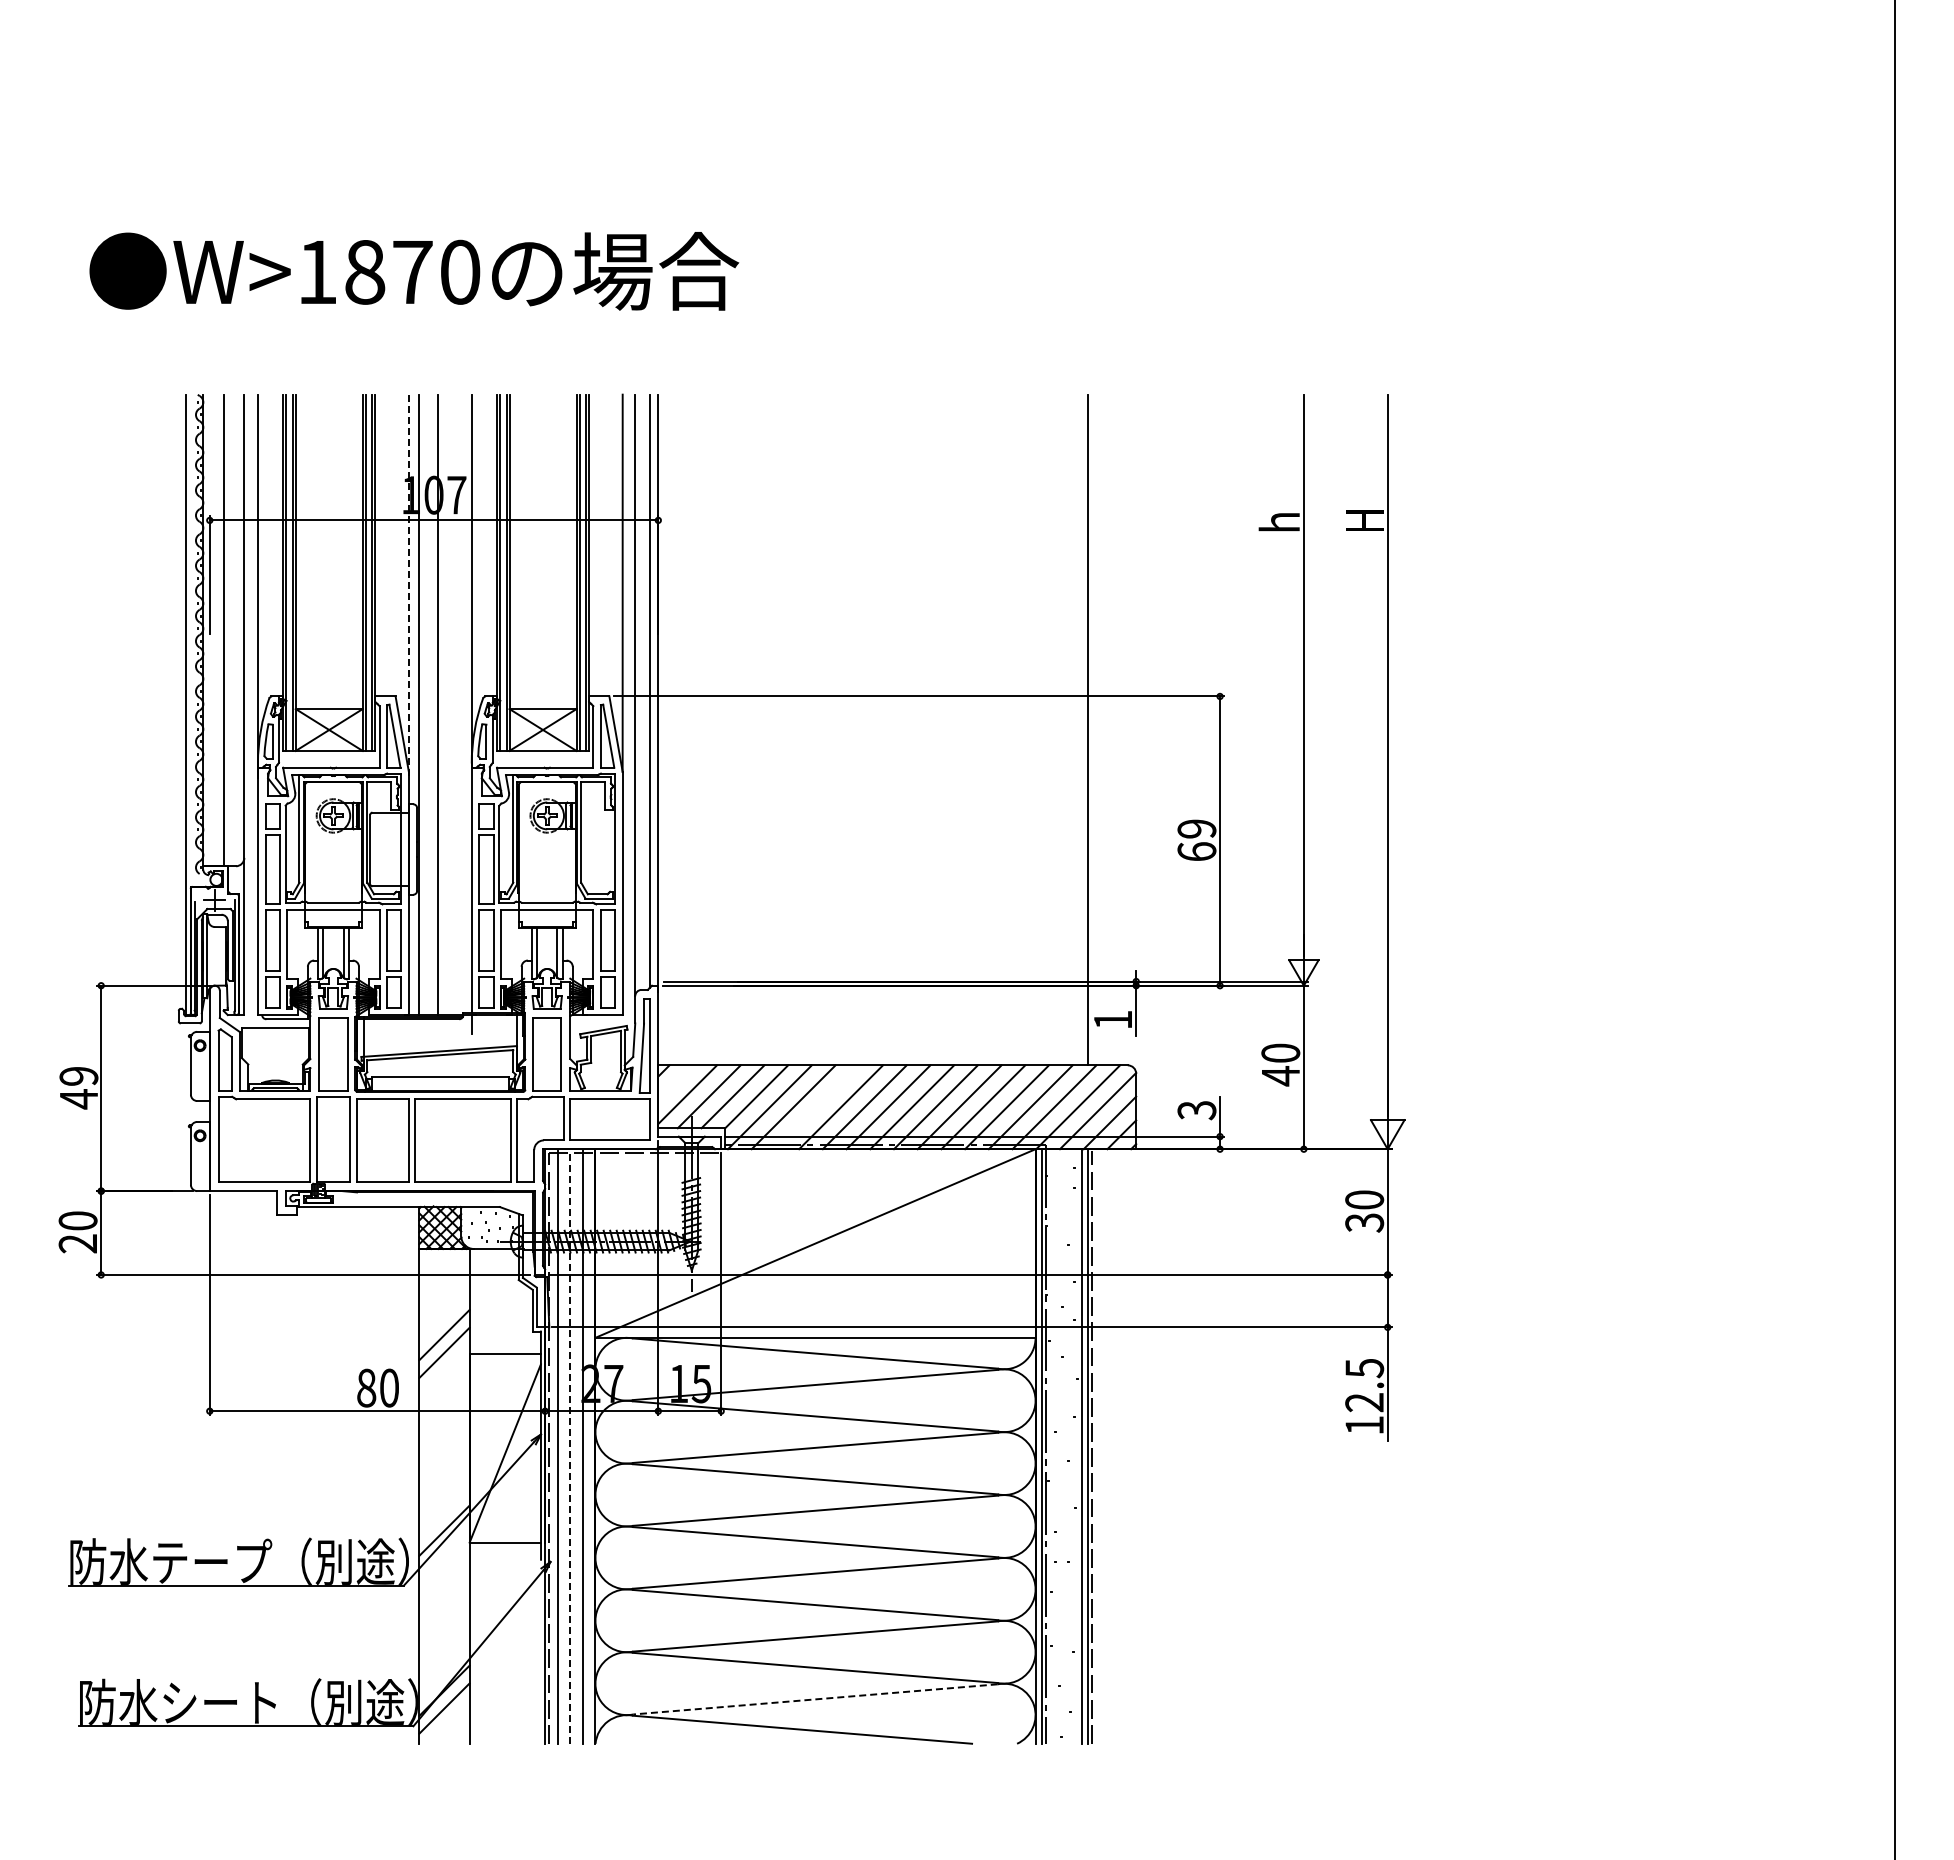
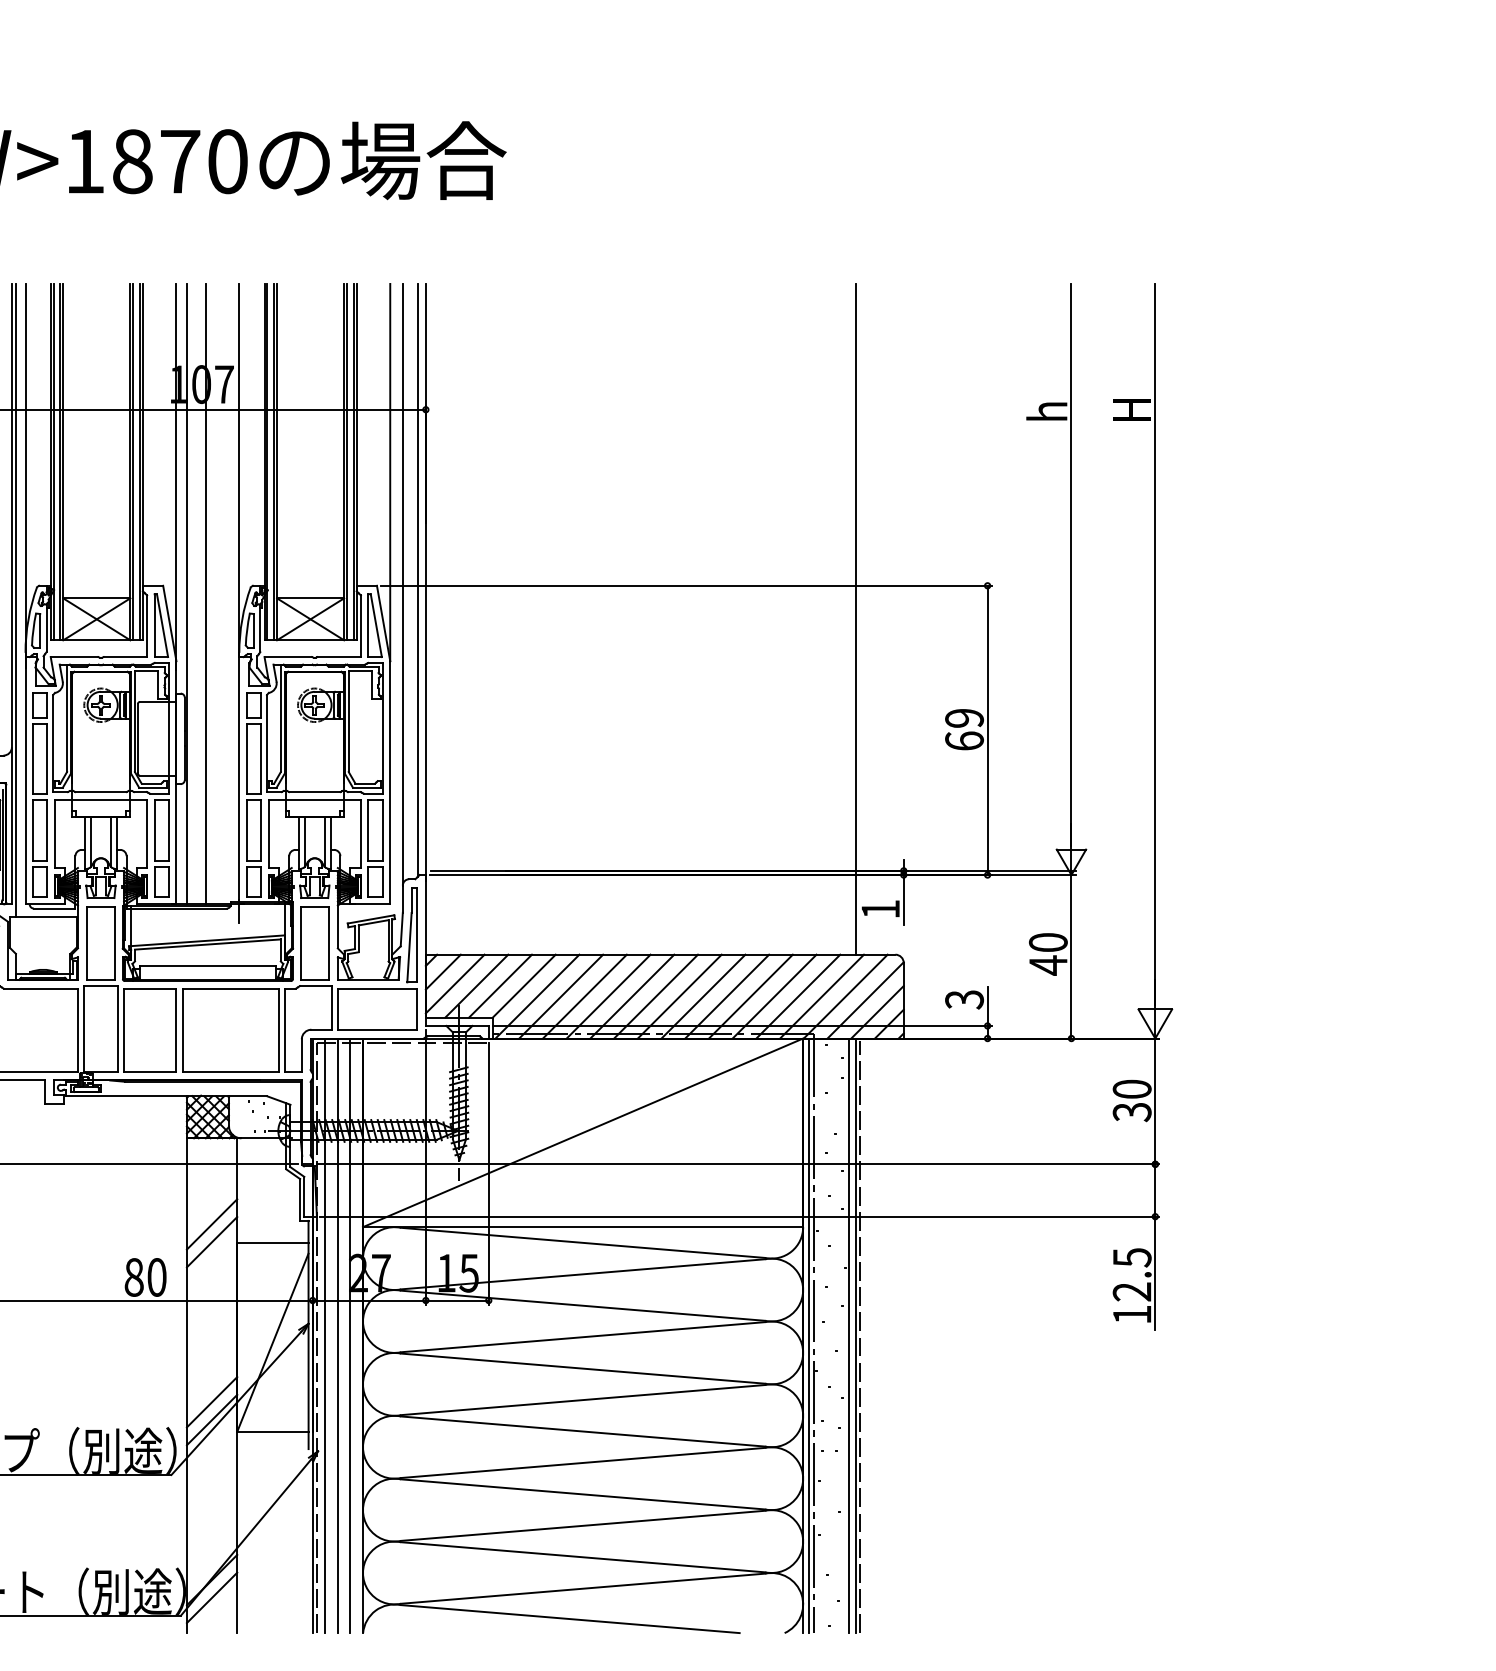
line: (408, 587) -> (176, 476), dashed -> solid
line: (248, 710) -> (16, 599), added
line: (675, 1082) -> (443, 971), added
line: (817, 1107) -> (585, 996), added
line: (570, 1445) -> (338, 1334), dashed -> solid
line: (444, 1512) -> (212, 1401), added
line: (815, 1699) -> (583, 1588), dashed -> solid

